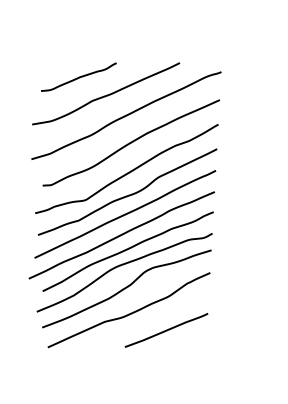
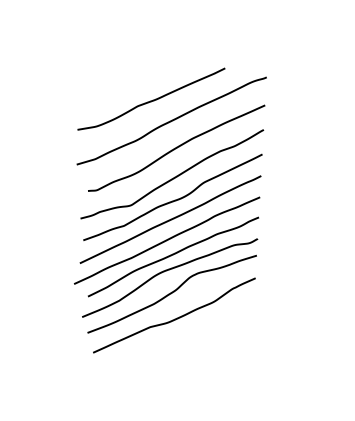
curve: (79, 77) -> (124, 82), removed
line: (166, 330) -> (211, 335), removed

